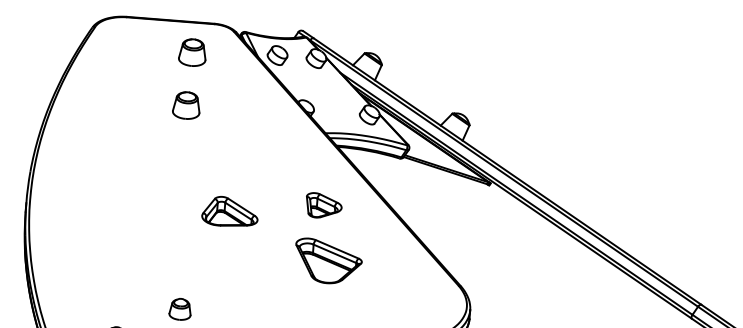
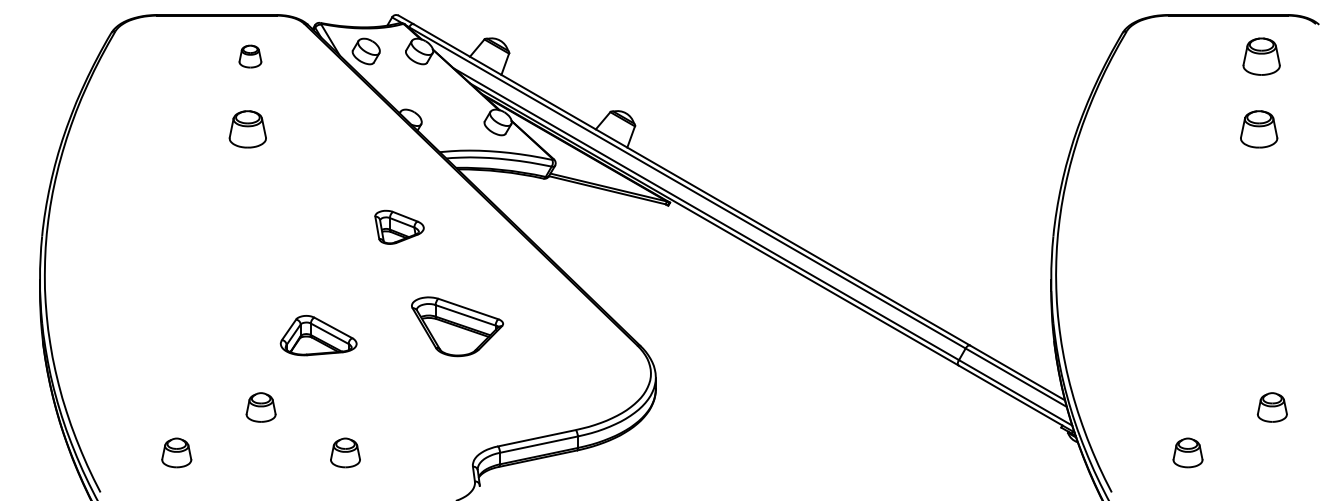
part: (192, 52) -> (250, 56), size x0.6
part: (323, 205) -> (399, 226), moved
part: (230, 211) -> (318, 335), moved

